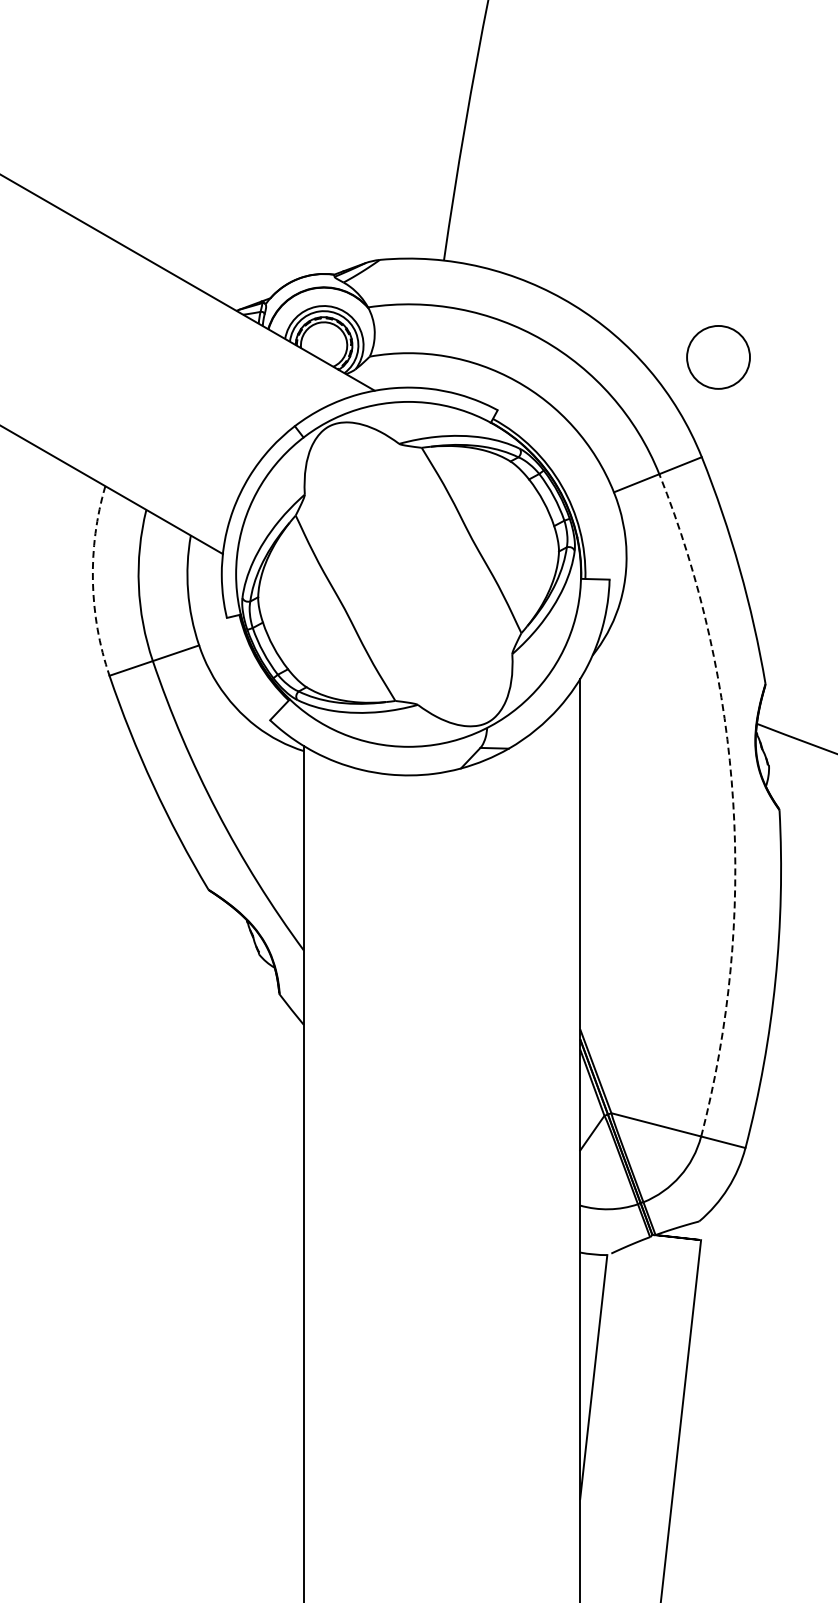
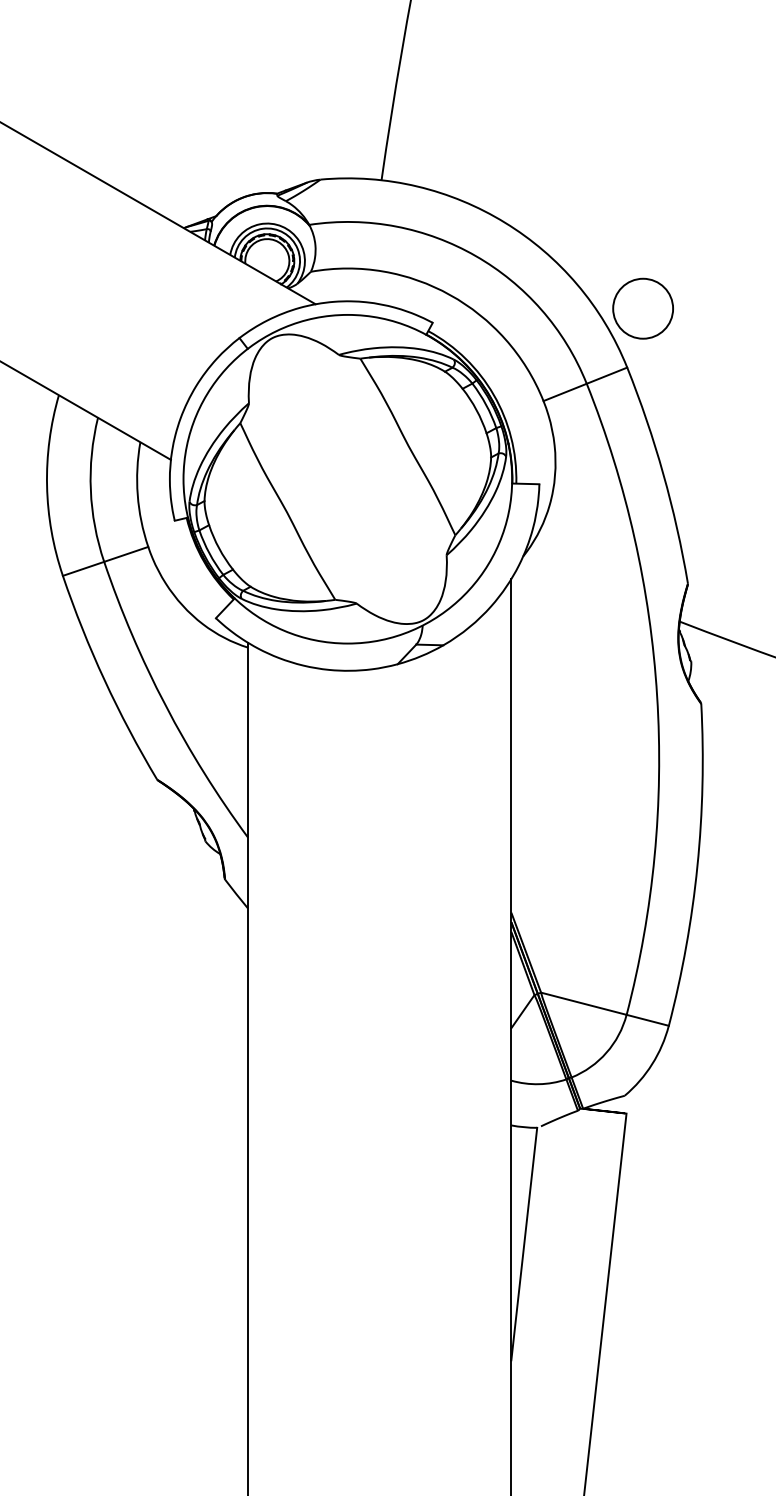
circle: (718, 357) -> (643, 308), moved
arc: (92, 581) -> (46, 486), dashed -> solid
arc: (733, 802) -> (657, 696), dashed -> solid

